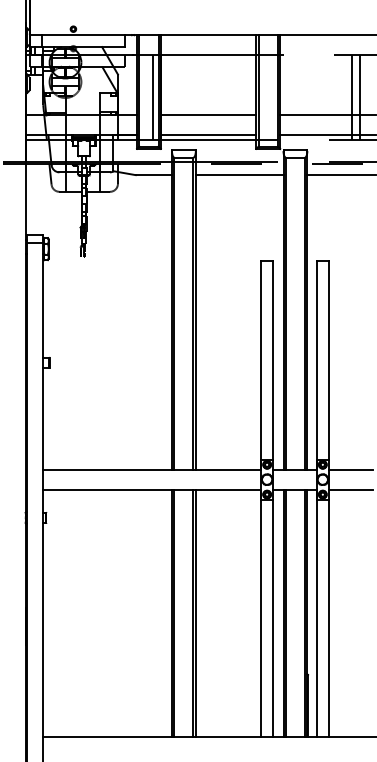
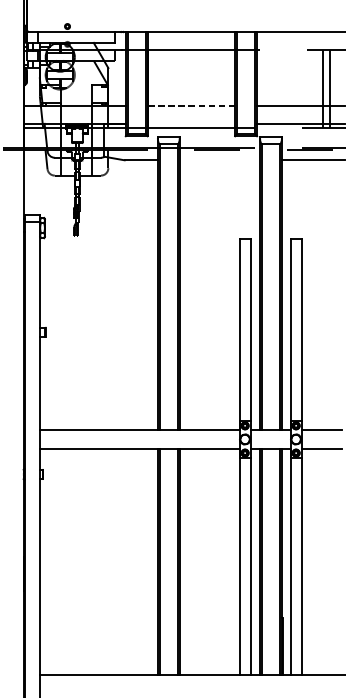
line: (152, 96) -> (140, 88), removed
line: (208, 115) -> (191, 105), solid -> dashed
line: (208, 135) -> (191, 123), removed
line: (239, 175) -> (219, 160), removed

